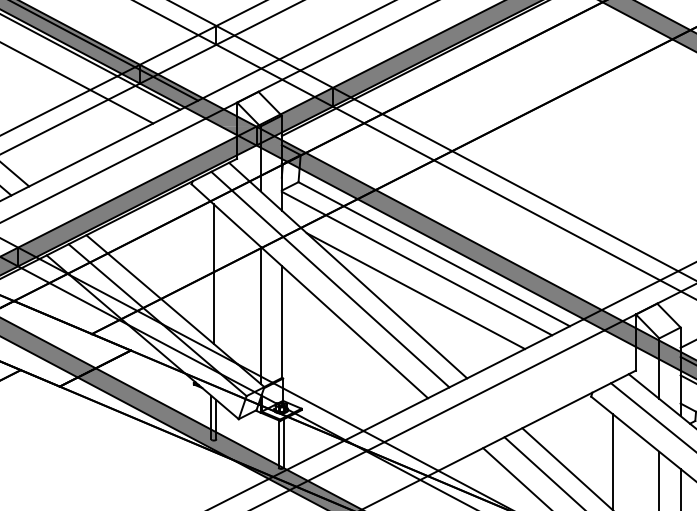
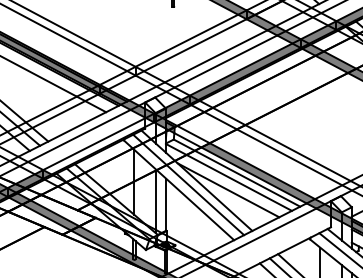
fill: (336, 175) -> (191, 136), removed
fill: (136, 194) -> (98, 145), removed

